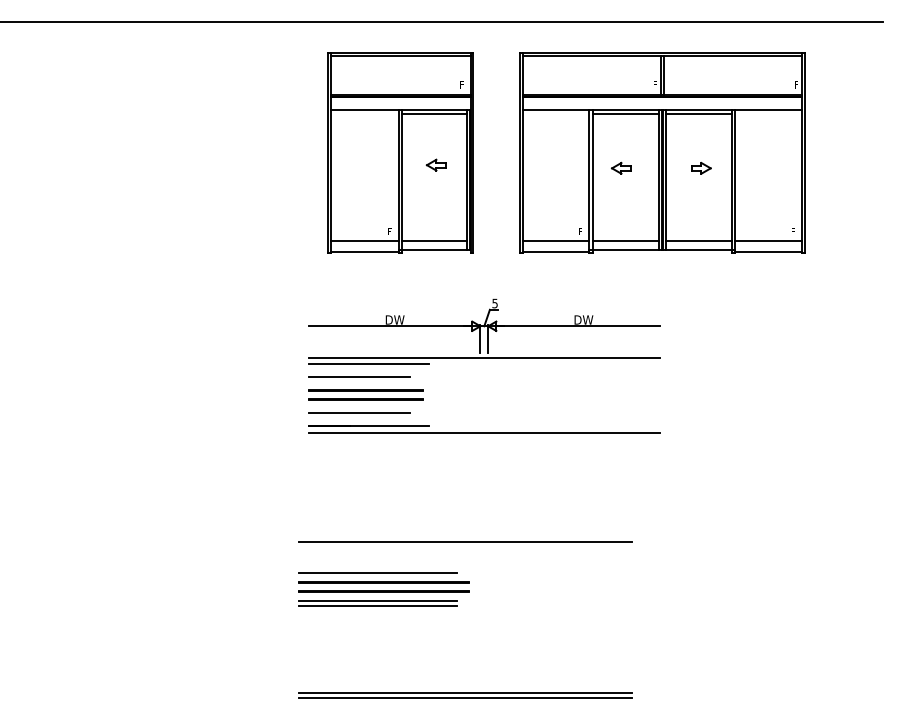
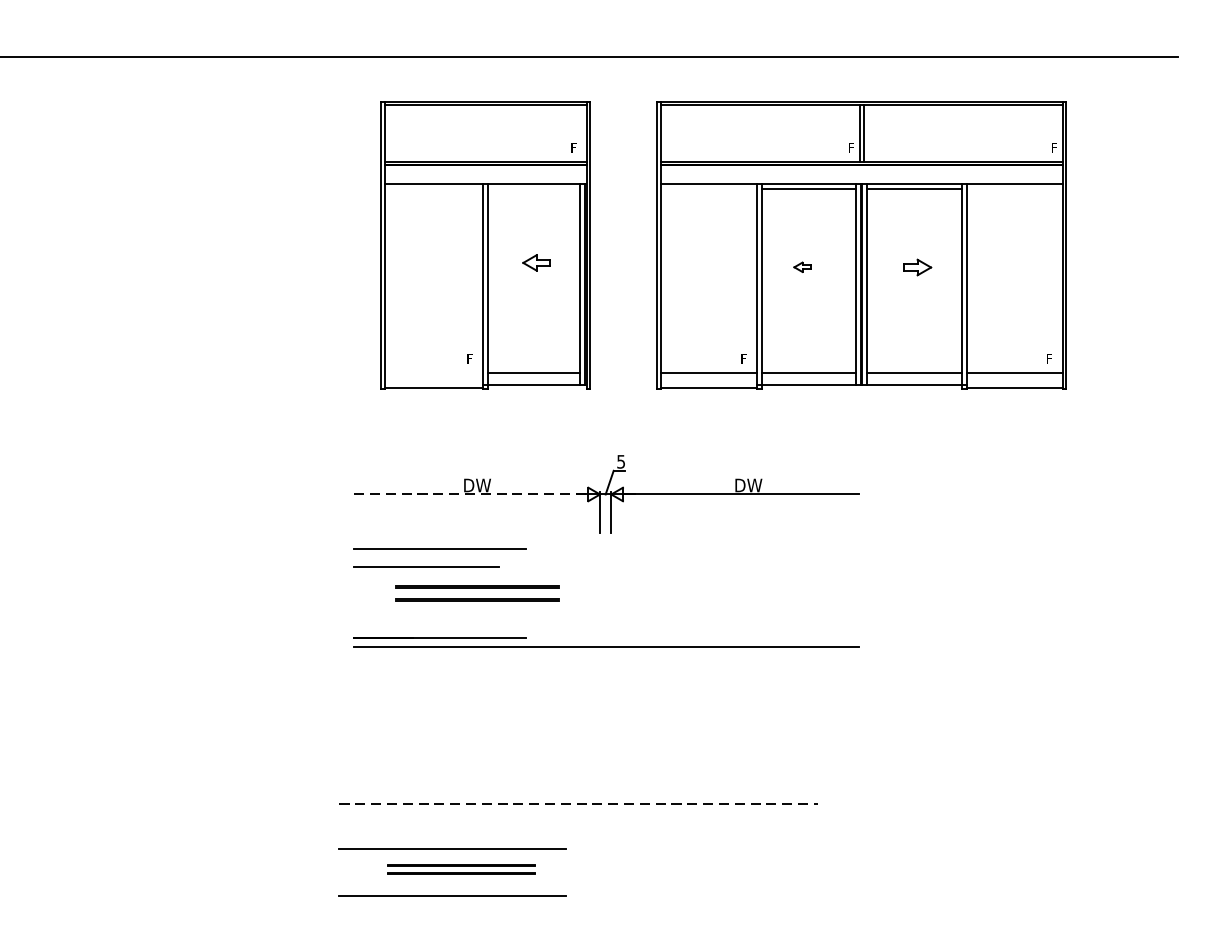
line: (434, 113) -> (534, 188), removed
part: (620, 167) -> (801, 266), size x0.6
line: (364, 241) -> (433, 372), removed
line: (390, 326) -> (470, 494), solid -> dashed
line: (484, 357) -> (605, 539), removed
part: (365, 394) -> (476, 592), moved
line: (359, 412) -> (426, 618), removed
line: (465, 541) -> (578, 803), solid -> dashed
part: (383, 586) -> (460, 868), size x0.6
line: (377, 601) -> (452, 890), removed

